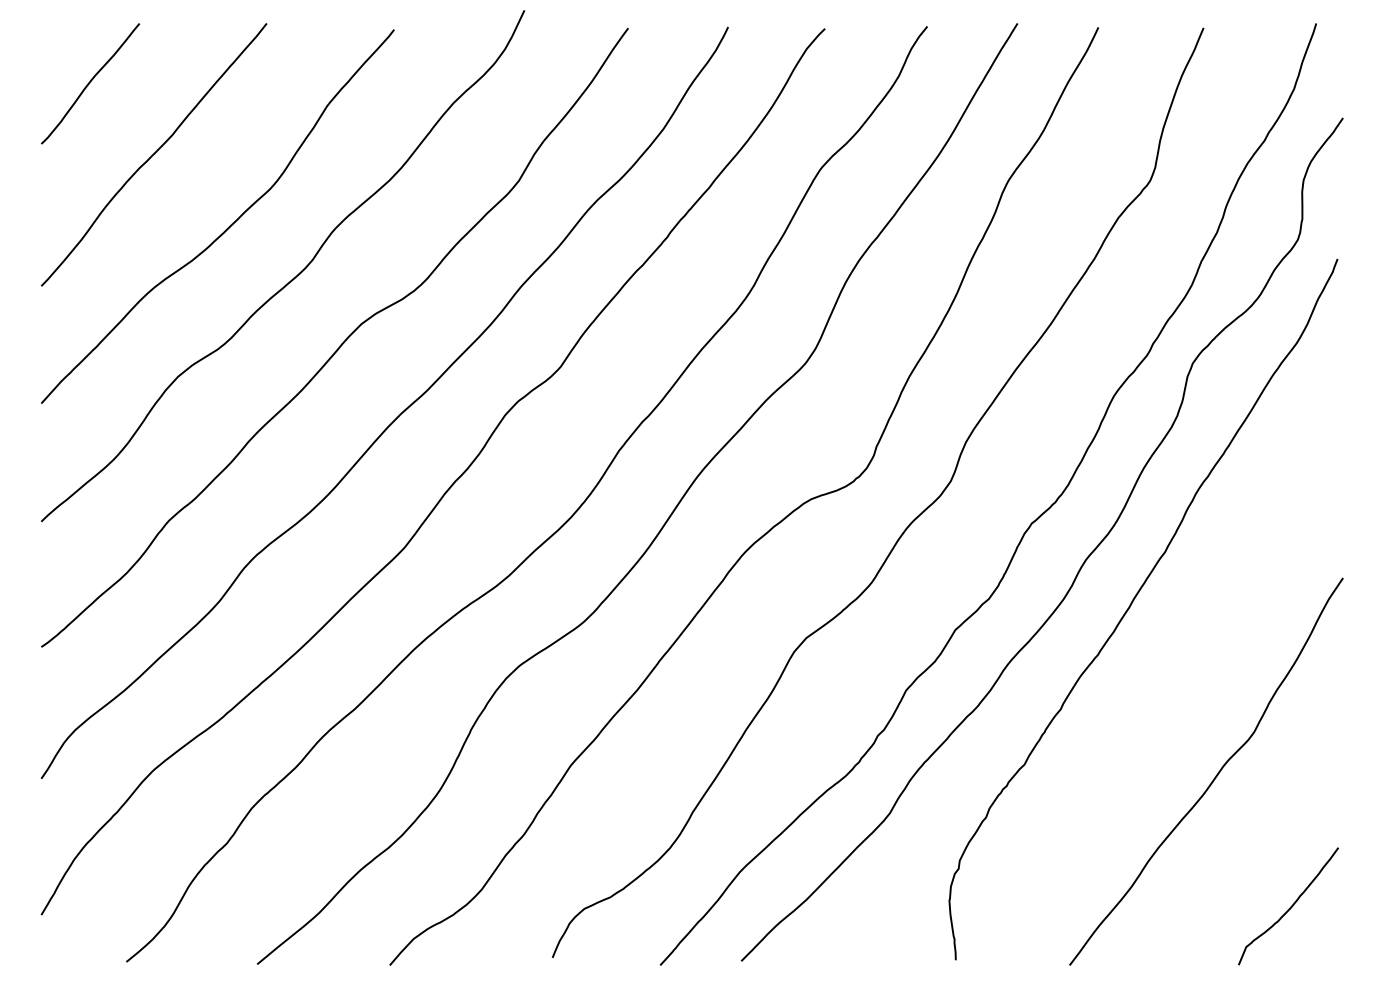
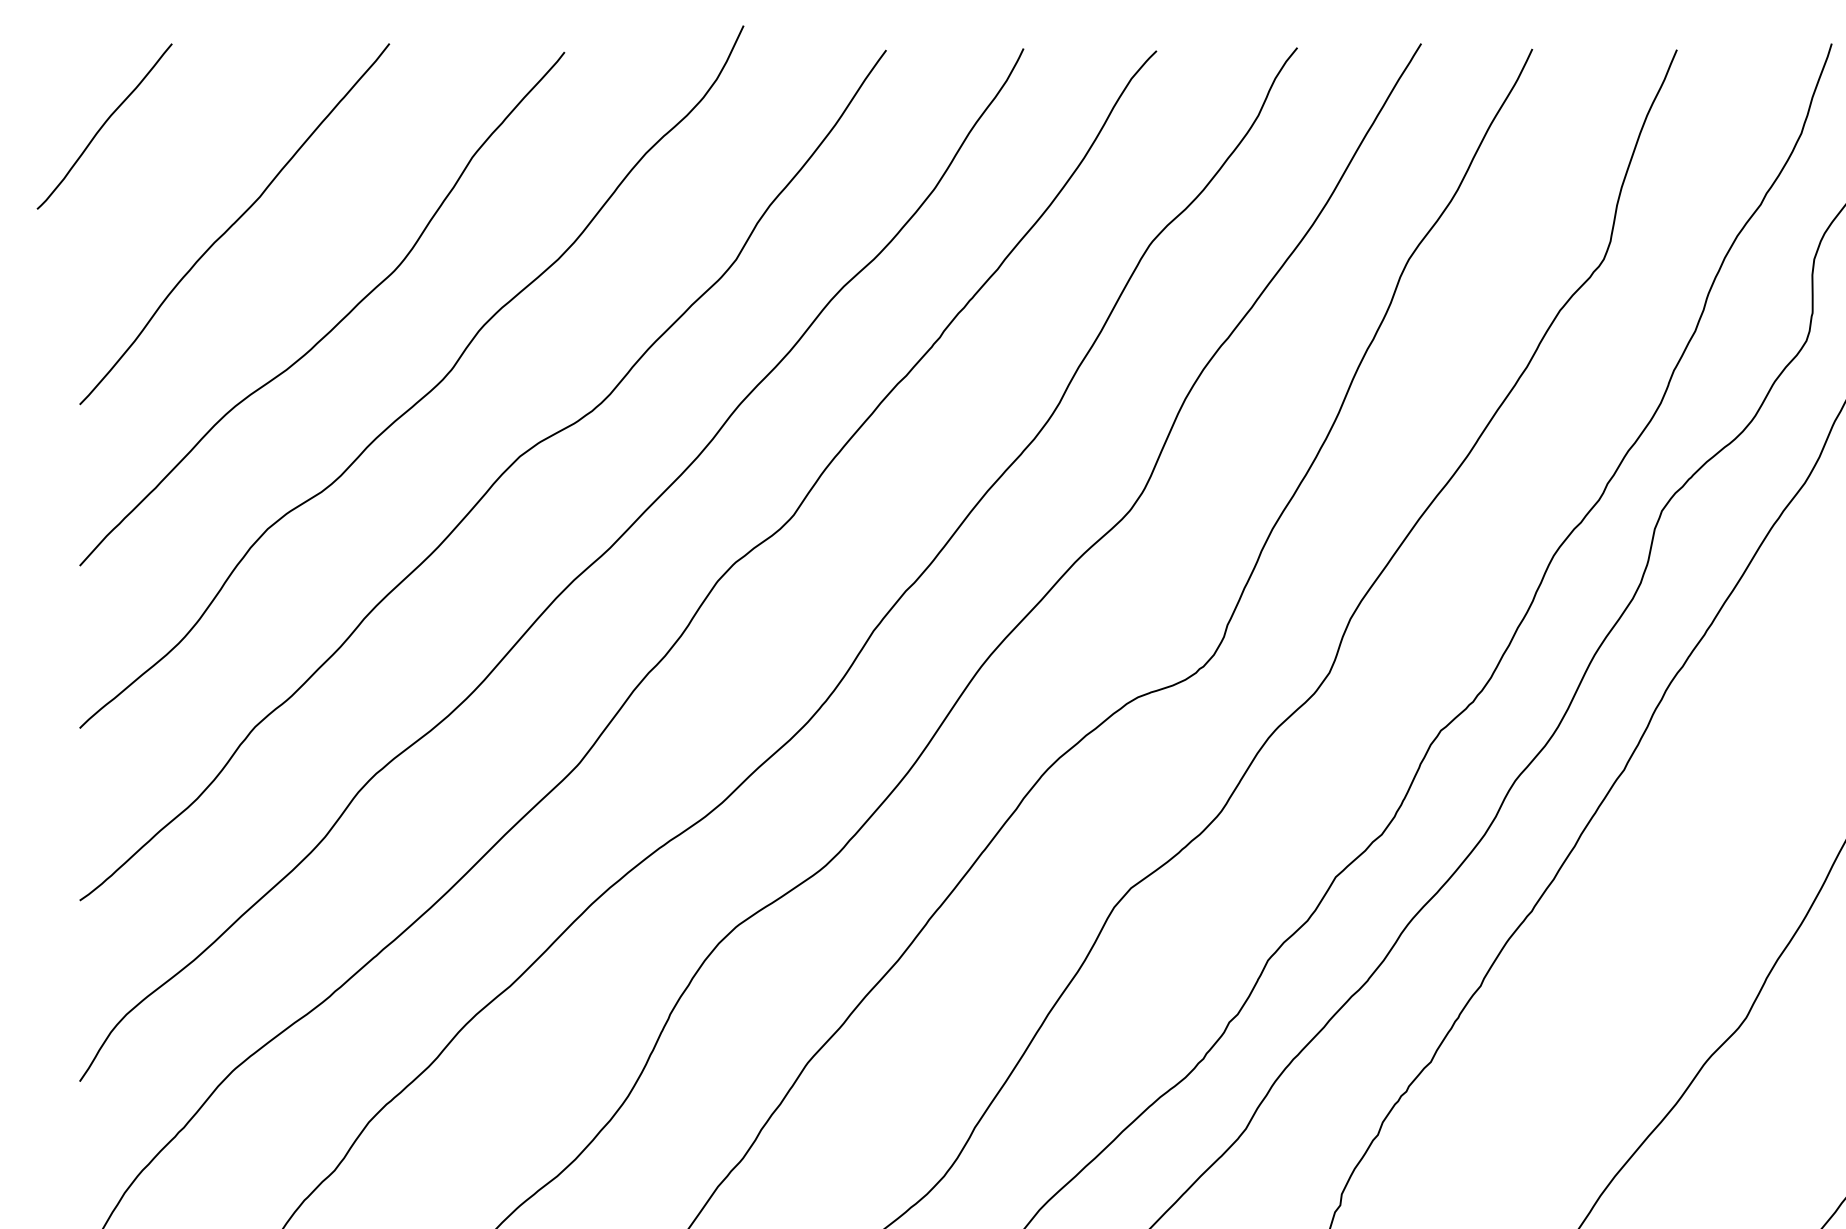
curve: (90, 83) -> (104, 126), moved

